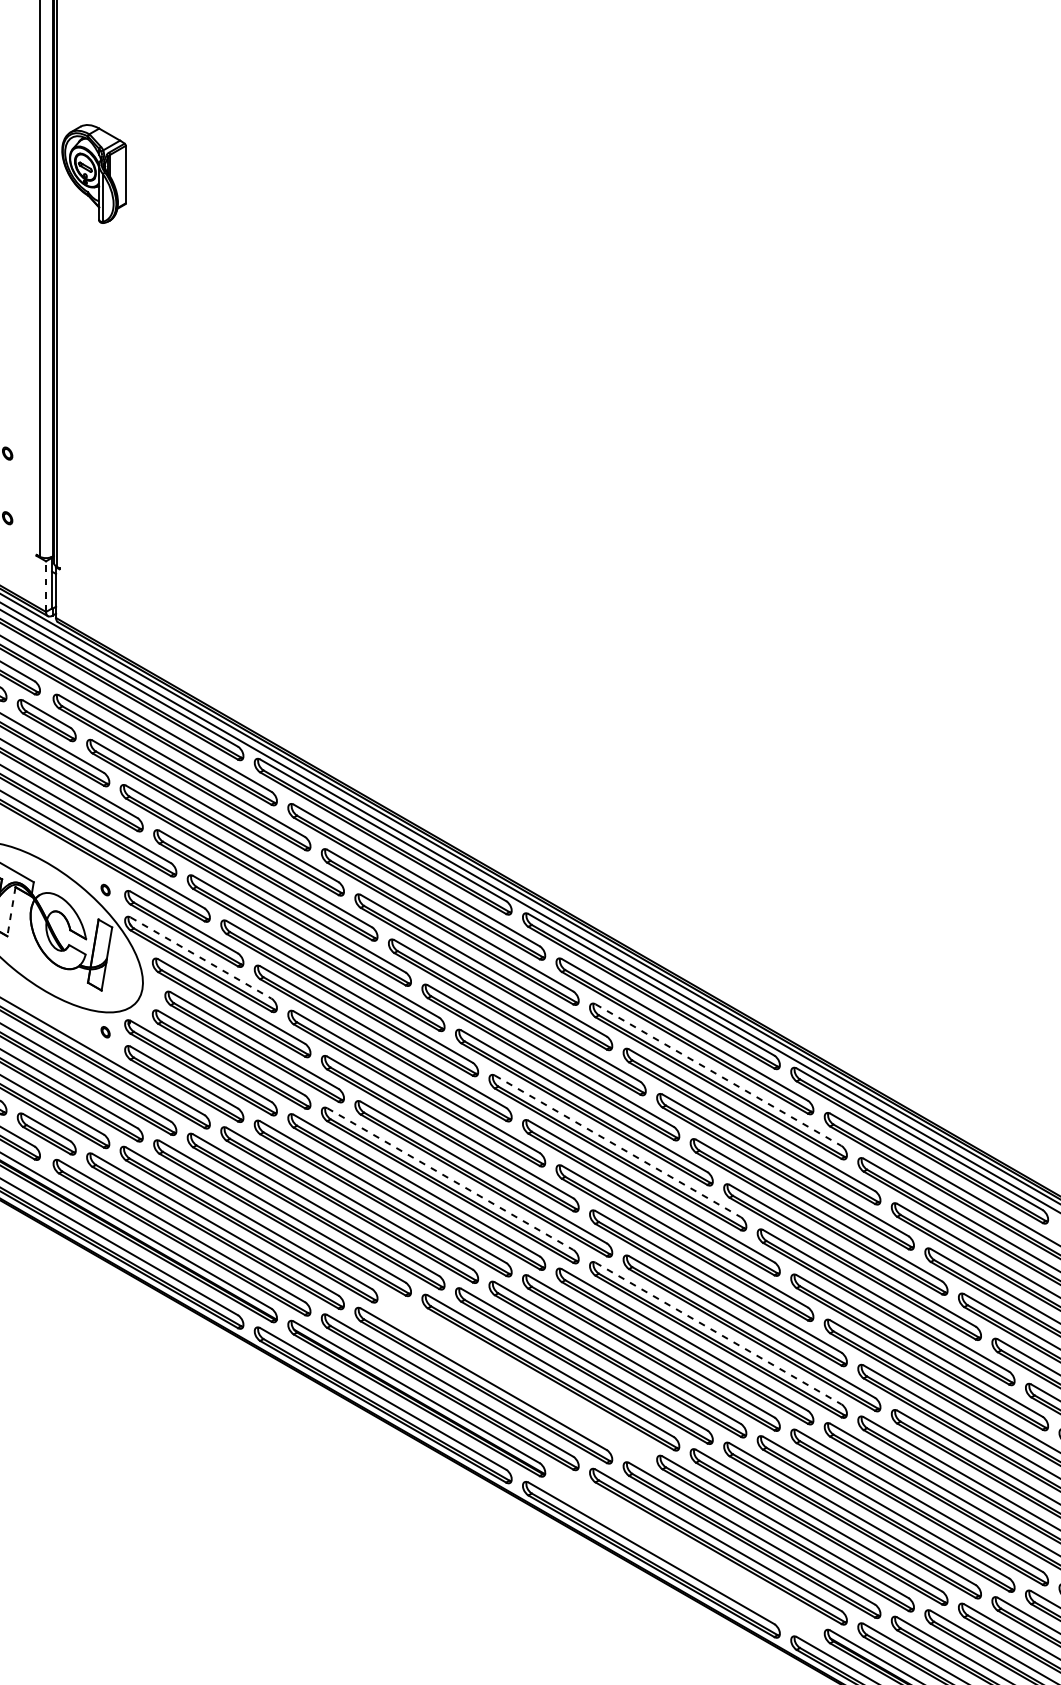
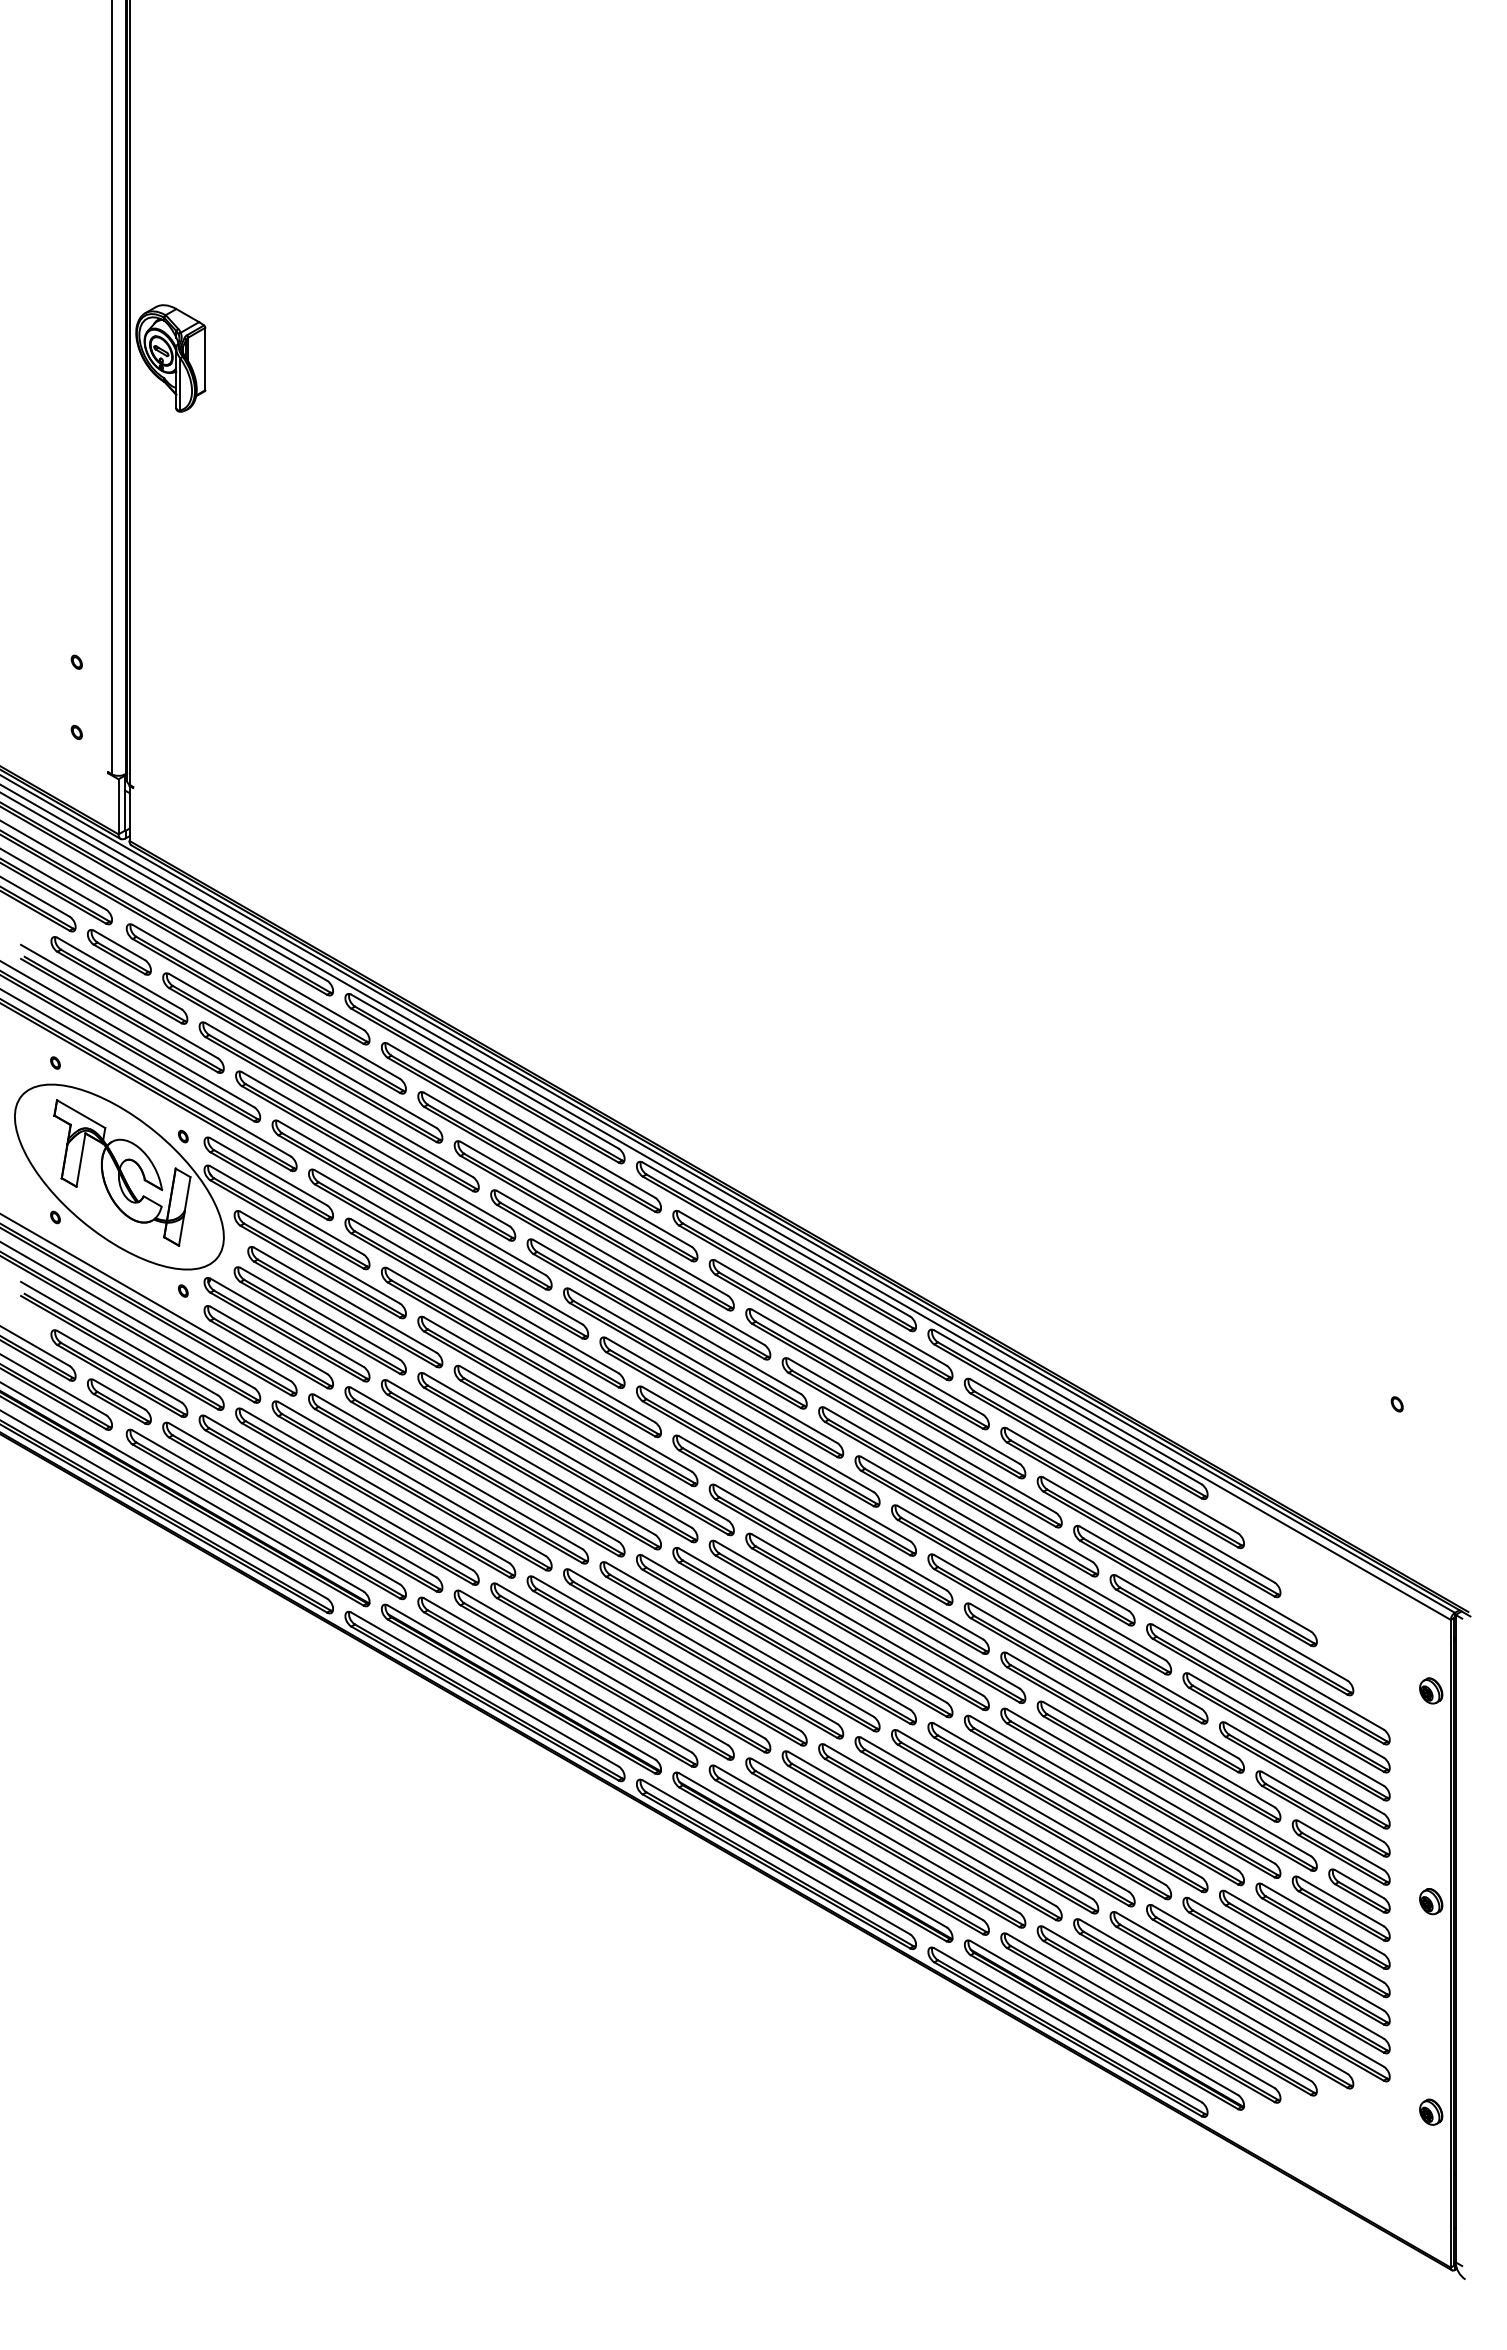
line: (45, 586) -> (118, 806), dashed -> solid
line: (10, 912) -> (80, 1160), dashed -> solid
line: (201, 958) -> (287, 1210), dashed -> solid
line: (718, 1074) -> (849, 1337), dashed -> solid
line: (618, 1146) -> (740, 1415), dashed -> solid
line: (450, 1178) -> (558, 1450), dashed -> solid
line: (718, 1333) -> (849, 1618), dashed -> solid
part: (517, 1378) -> (630, 1667), added
part: (684, 1552) -> (812, 1856), added

